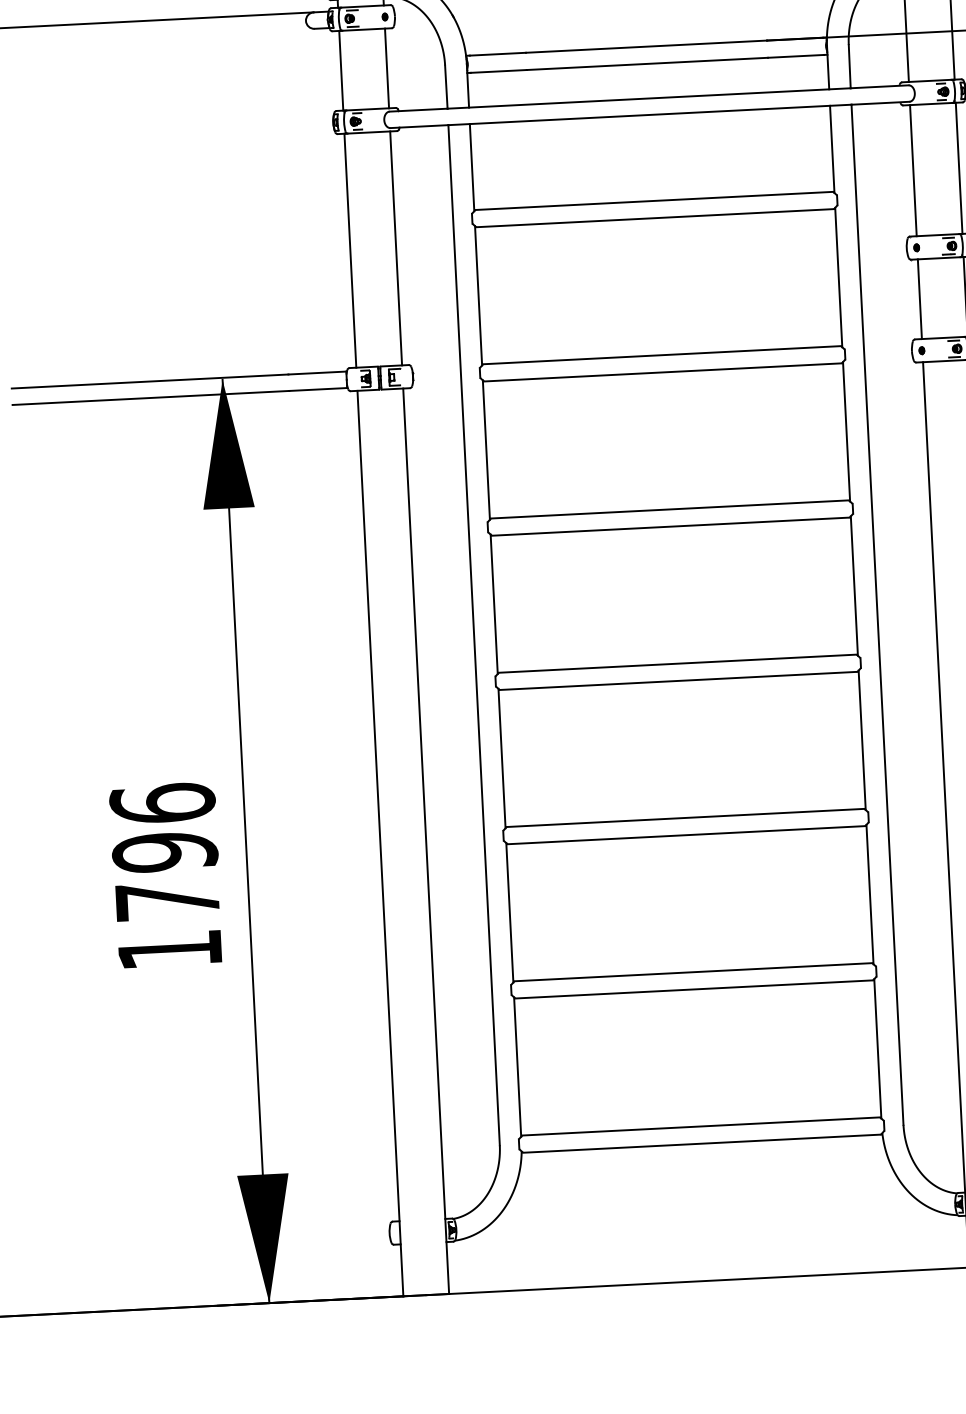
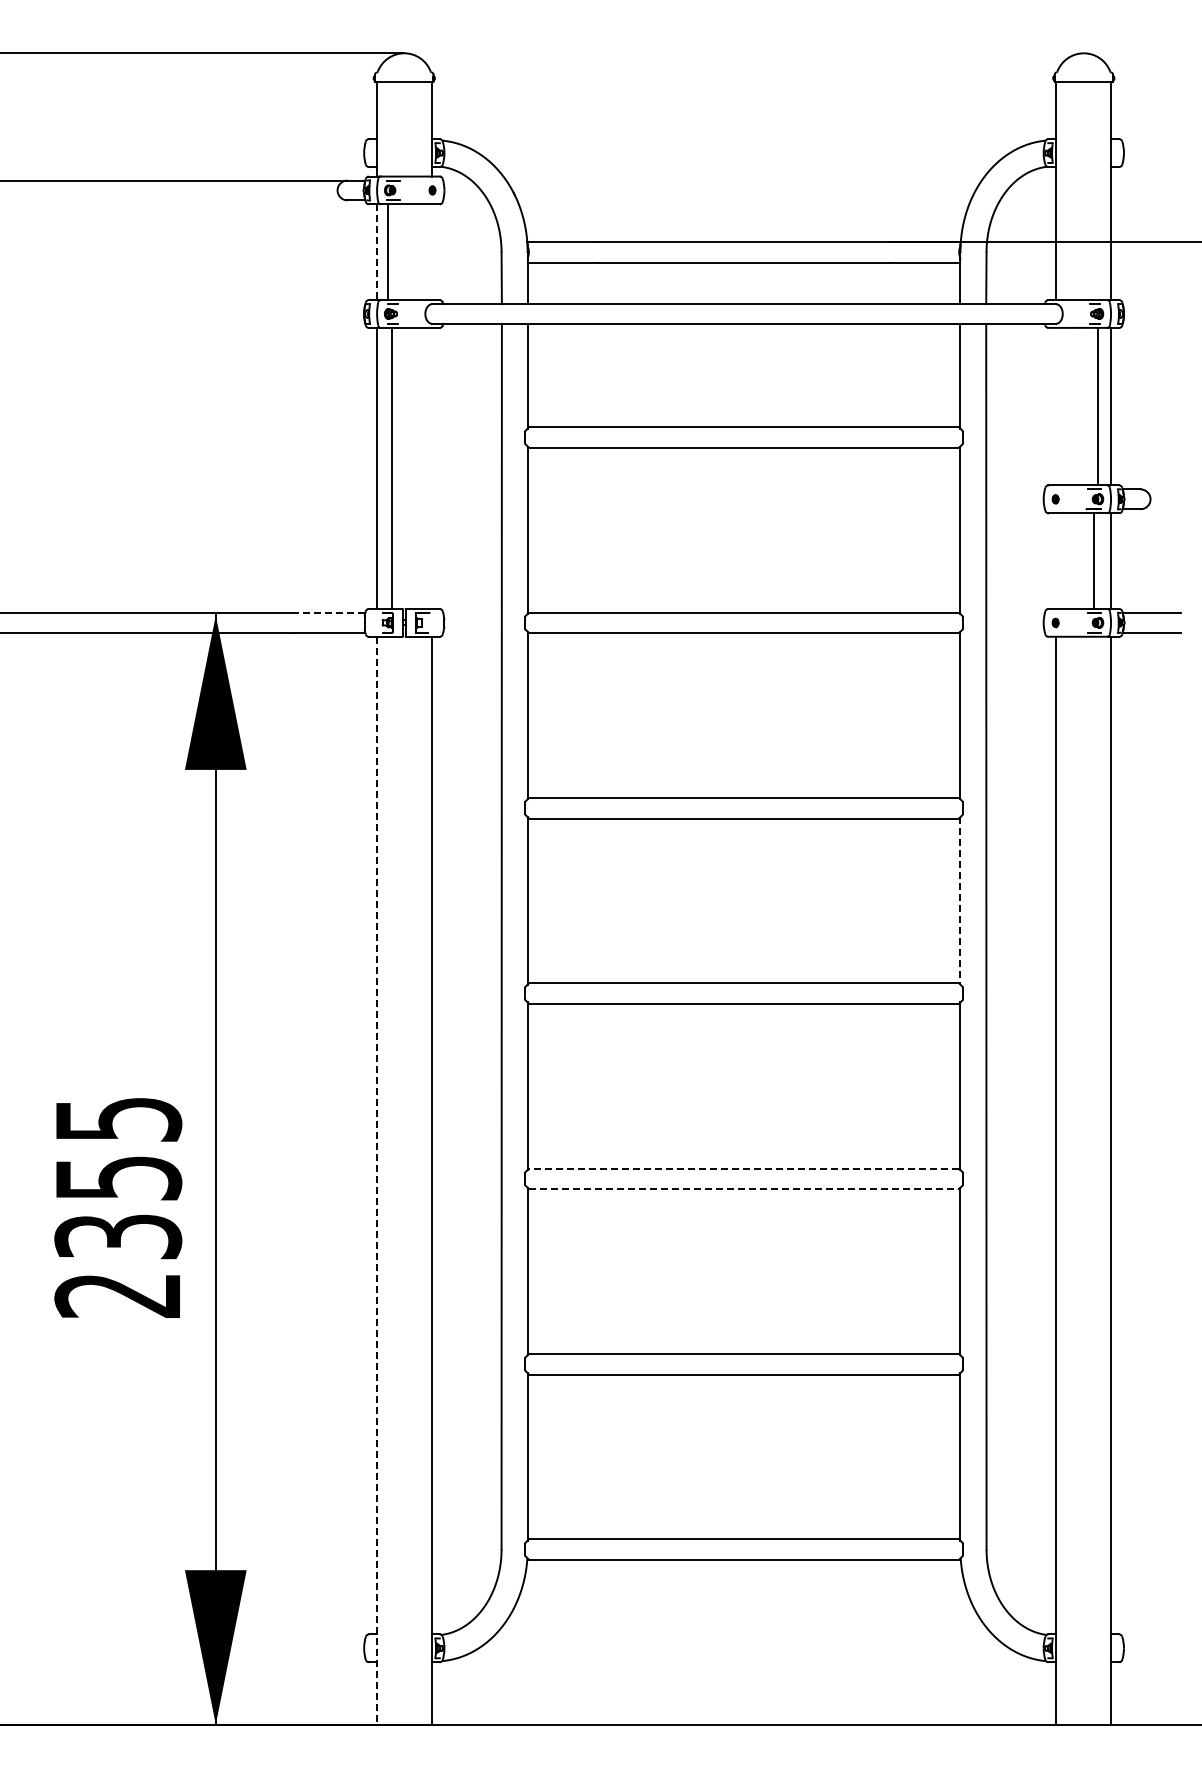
line: (386, 68) -> (387, 252), moved
line: (341, 71) -> (376, 252), solid -> dashed
line: (913, 170) -> (1098, 406), moved
line: (395, 247) -> (391, 467), moved
line: (919, 298) -> (1094, 560), moved
line: (317, 373) -> (329, 613), solid -> dashed
line: (854, 585) -> (960, 900), solid -> dashed
line: (685, 817) -> (744, 1168), solid -> dashed
line: (686, 835) -> (744, 1189), solid -> dashed
line: (380, 843) -> (376, 1180), solid -> dashed
text: (166, 875) -> (118, 1206), 1796 -> 2355

